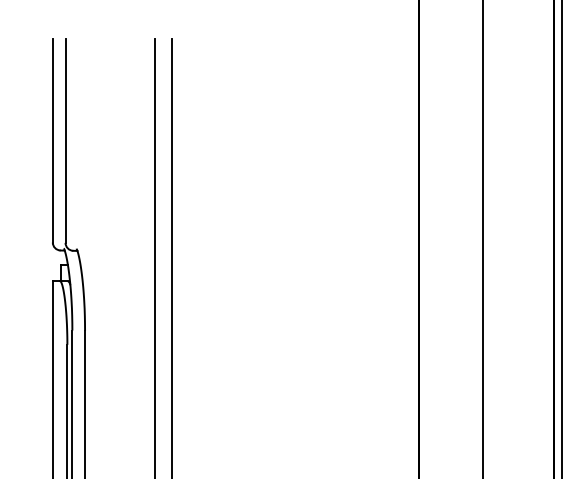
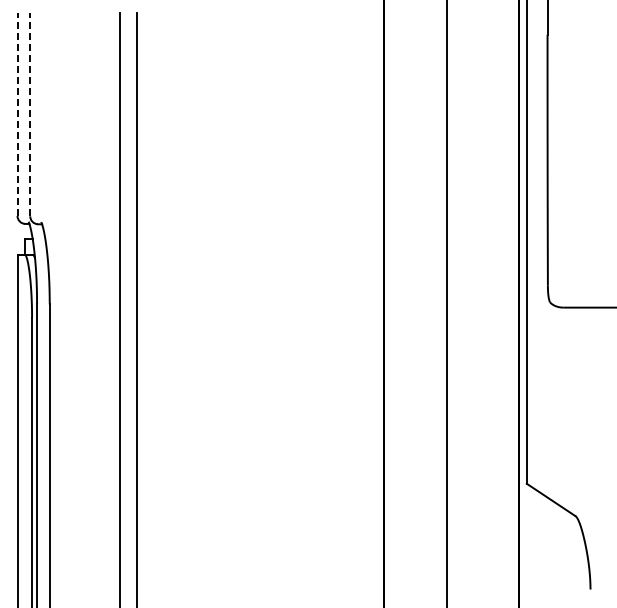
line: (52, 141) -> (17, 114), solid -> dashed
line: (65, 141) -> (30, 114), solid -> dashed

